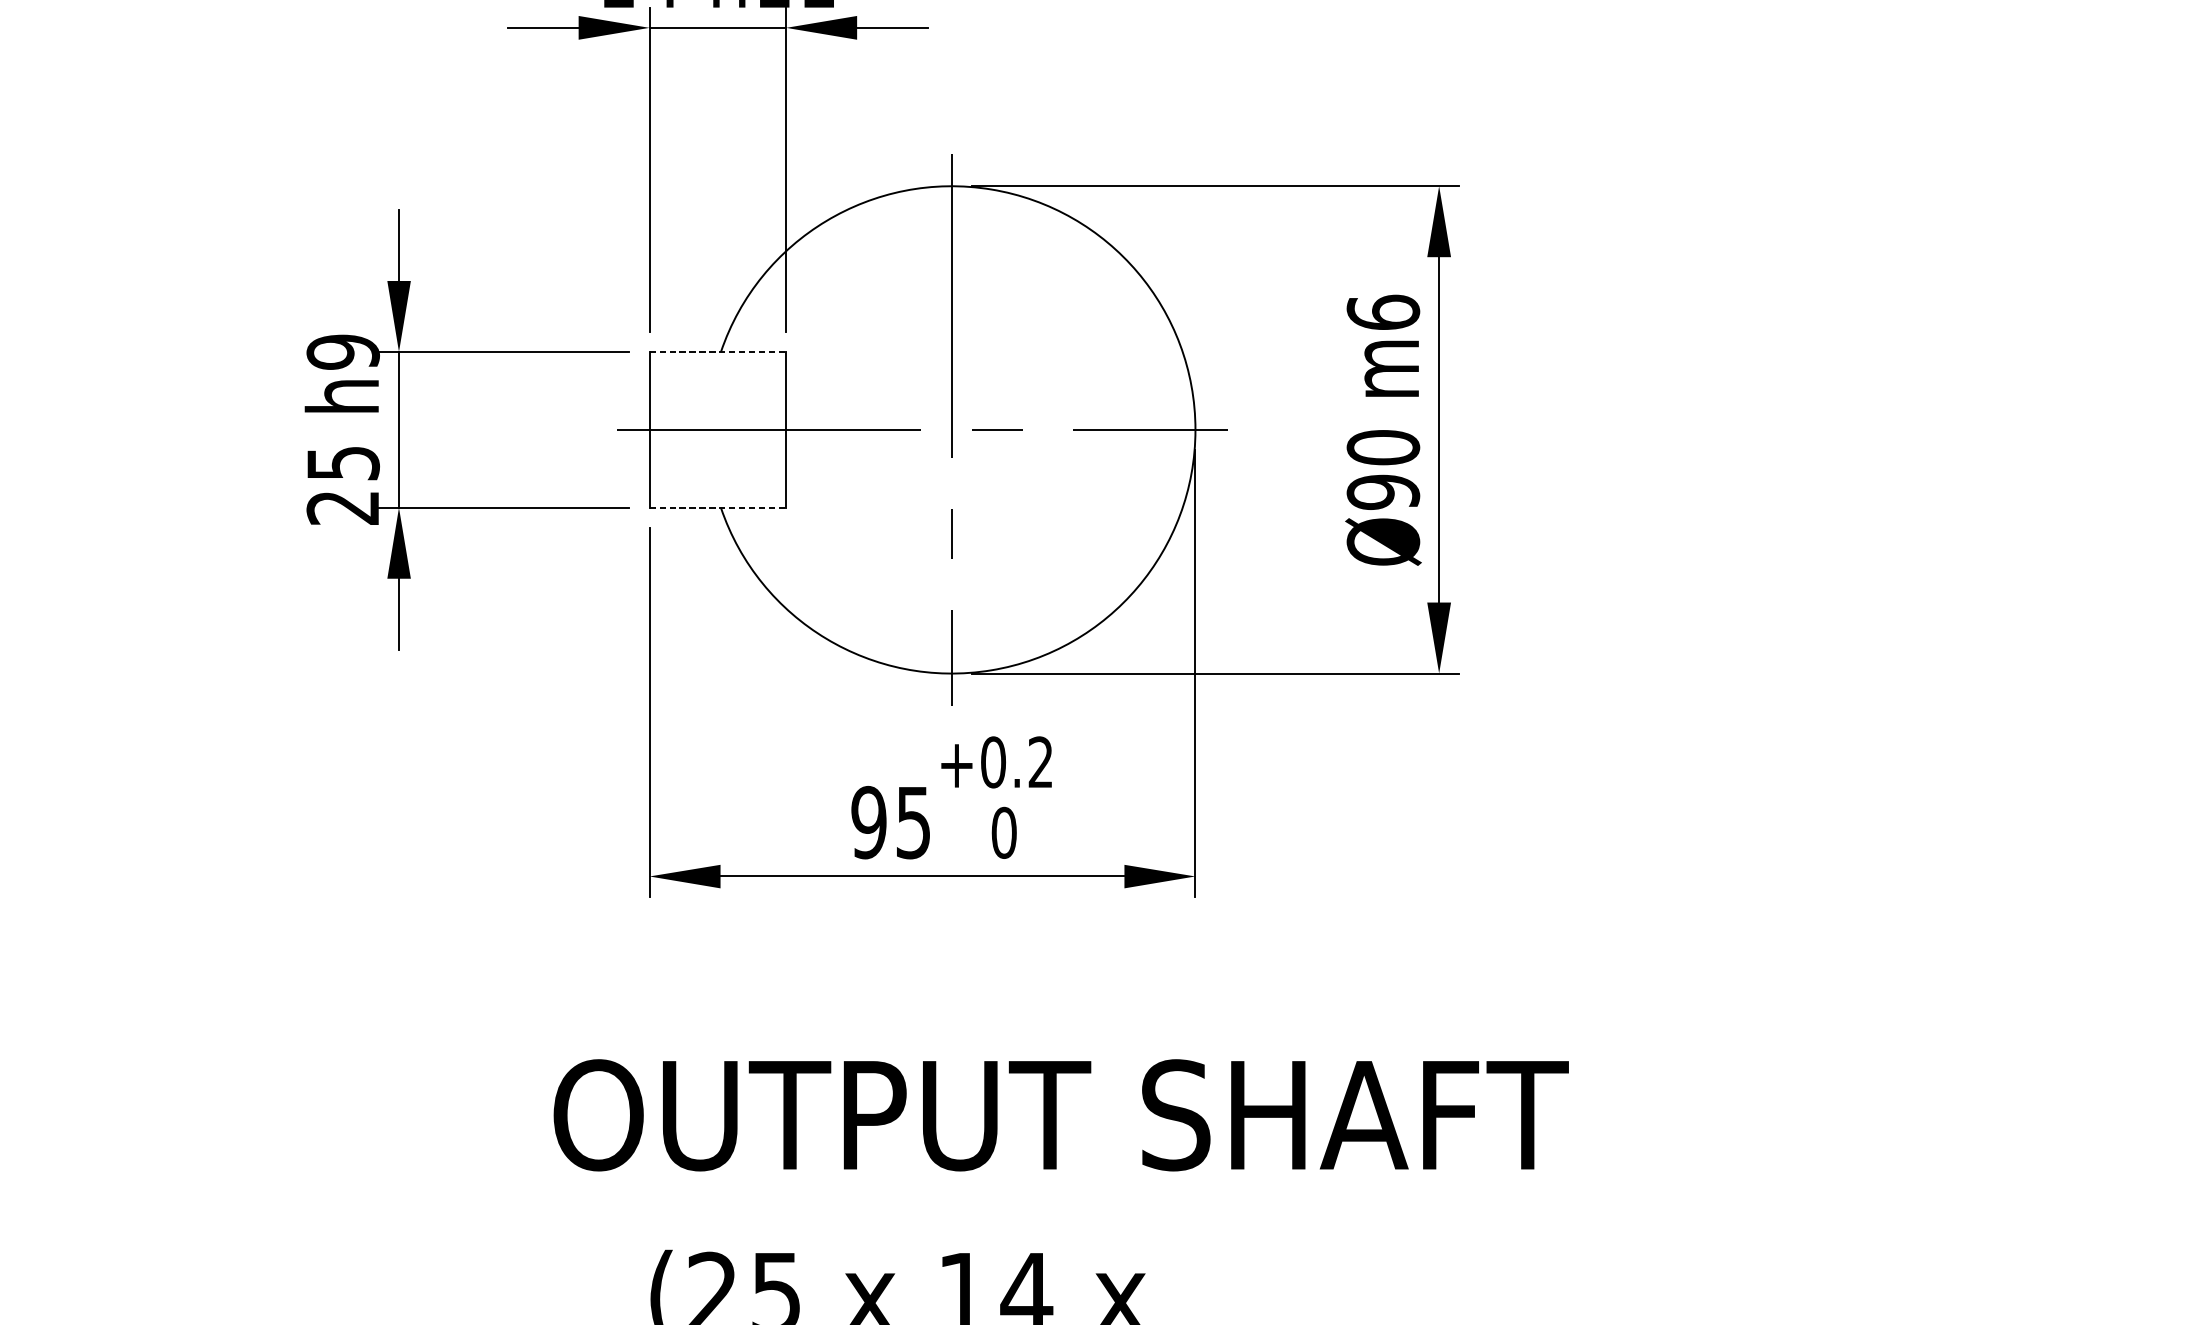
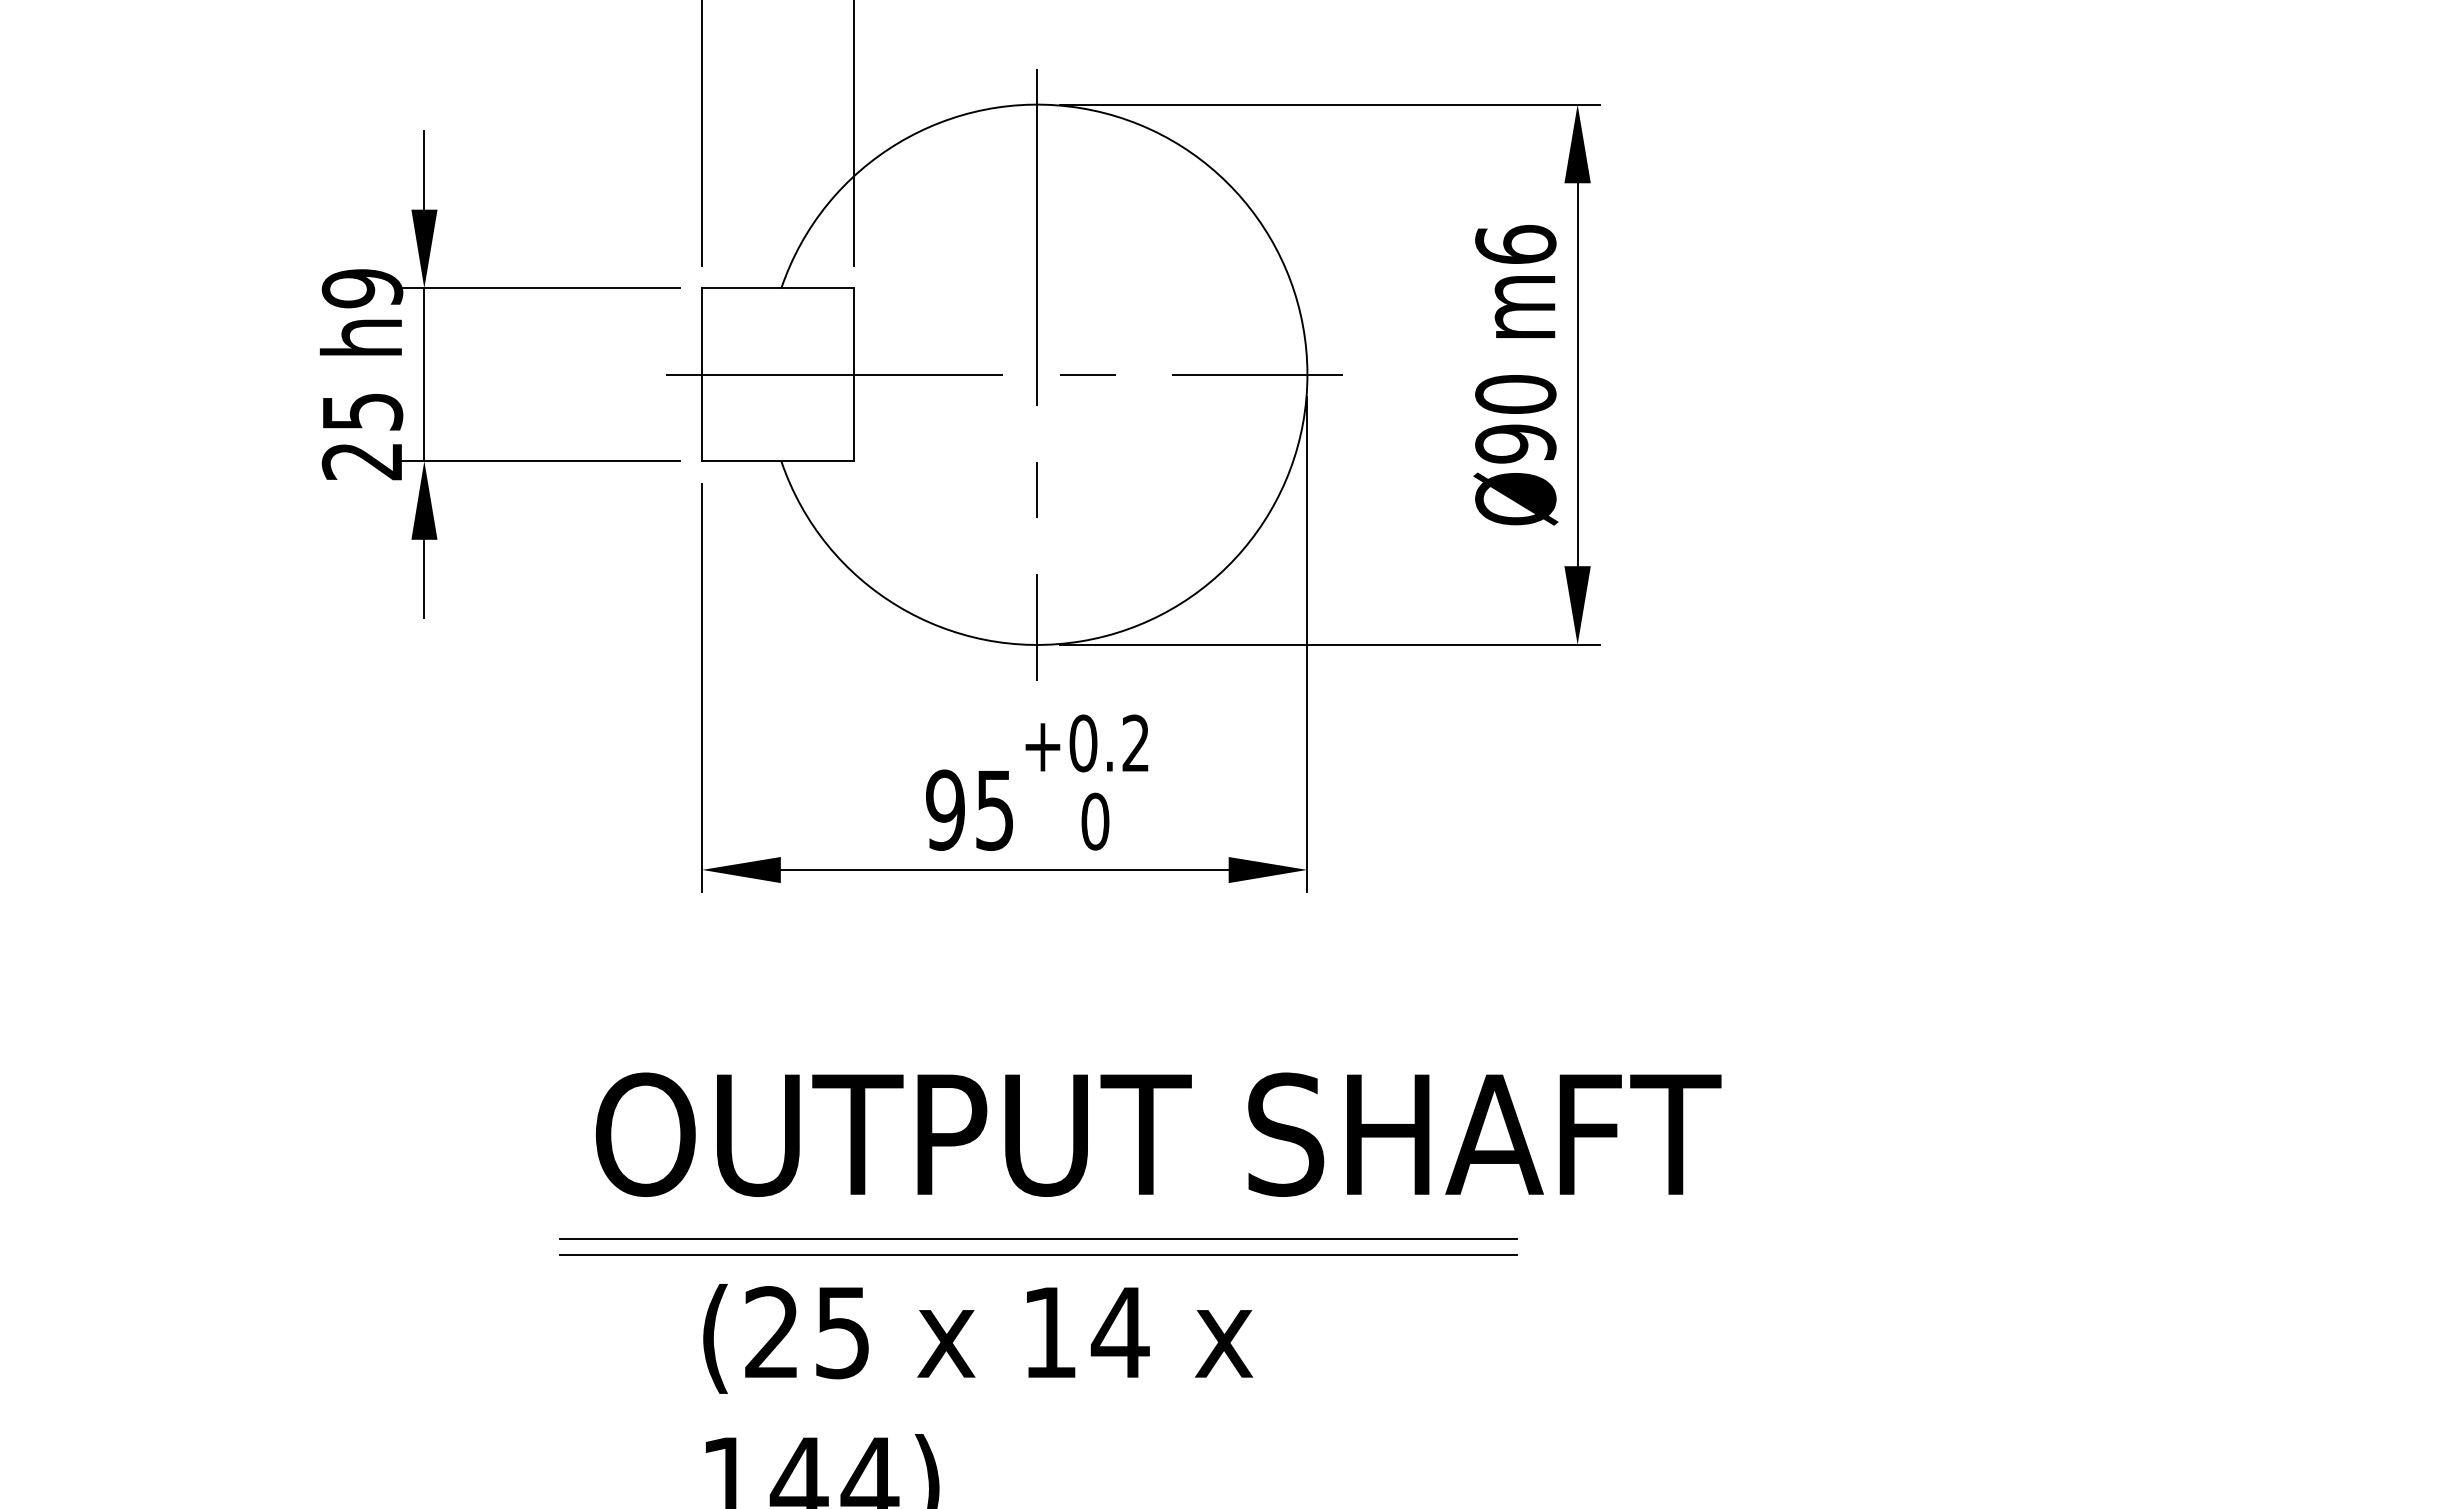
line: (717, 352) -> (777, 288), dashed -> solid
line: (717, 508) -> (777, 461), dashed -> solid
line: (952, 1209) -> (1038, 1239), added
line: (952, 1224) -> (1038, 1255), added

